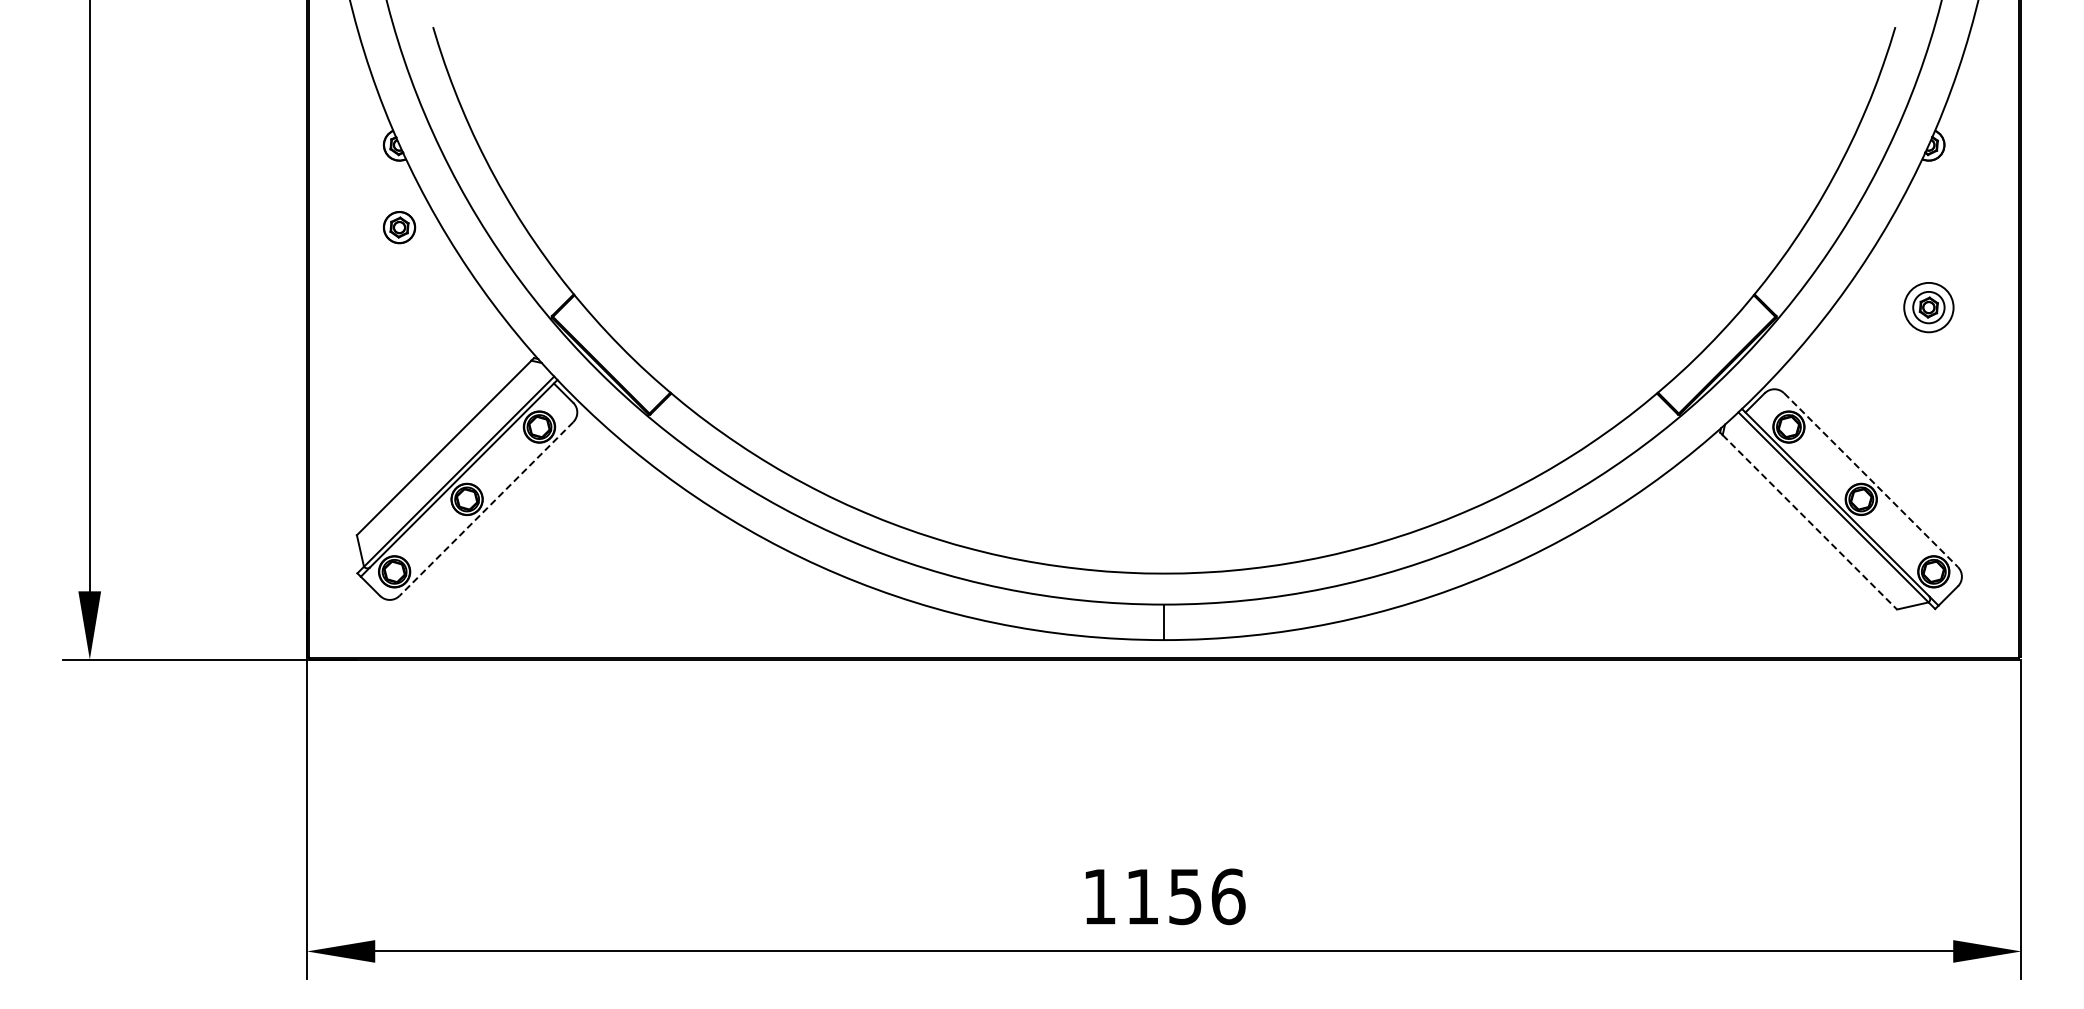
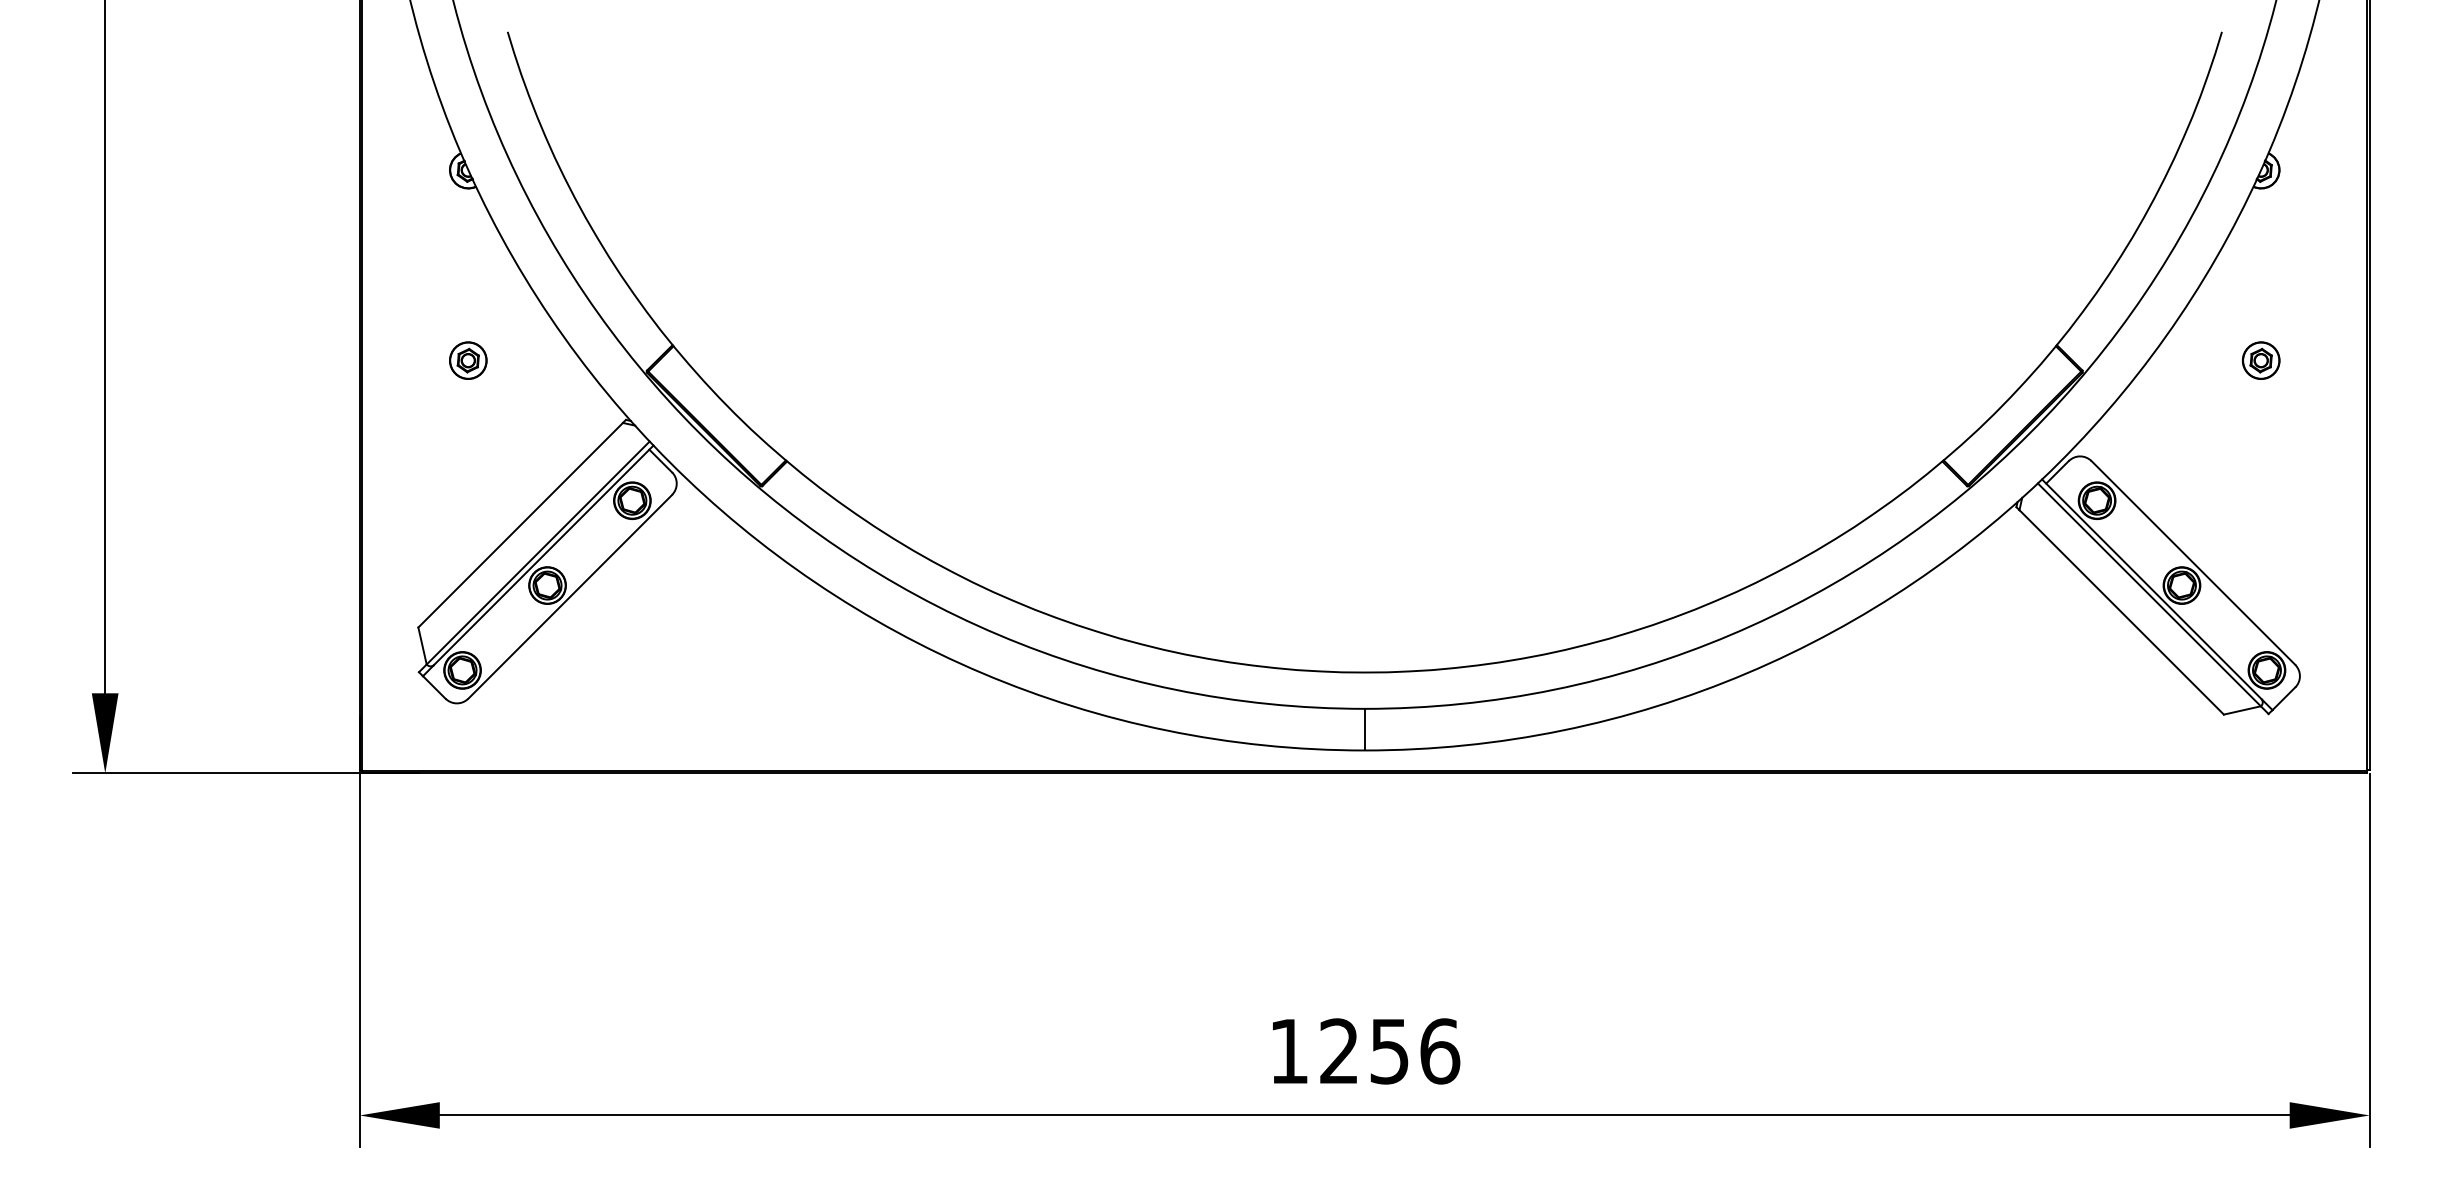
part: (399, 227) -> (468, 360), moved
circle: (1928, 307) -> (2260, 360), size x0.62
line: (1871, 480) -> (2193, 563), dashed -> solid
line: (486, 509) -> (570, 597), dashed -> solid
line: (1810, 522) -> (2122, 612), dashed -> solid
text: (1141, 896) -> (1338, 1051), 1156 -> 1256

